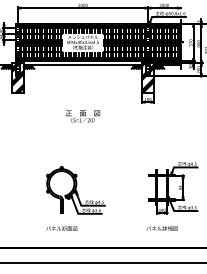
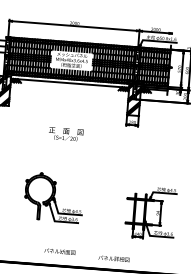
part: (75, 190) -> (53, 197), moved
text: (61, 228) -> (59, 251), moved
text: (161, 228) -> (113, 258), moved

